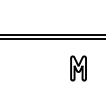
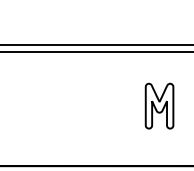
part: (78, 68) -> (159, 106), moved

